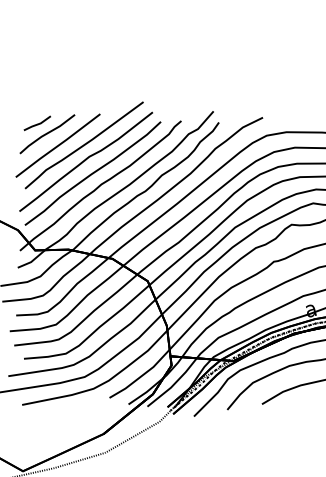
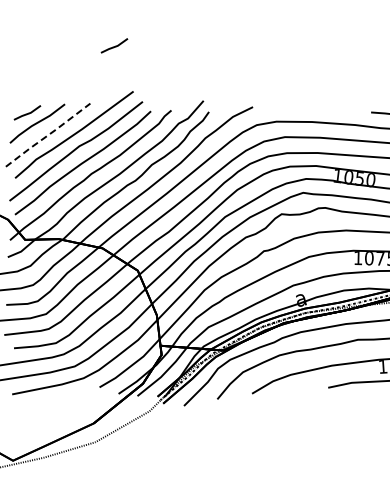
line: (125, 56) -> (115, 45), added
line: (58, 146) -> (48, 135), solid -> dashed

